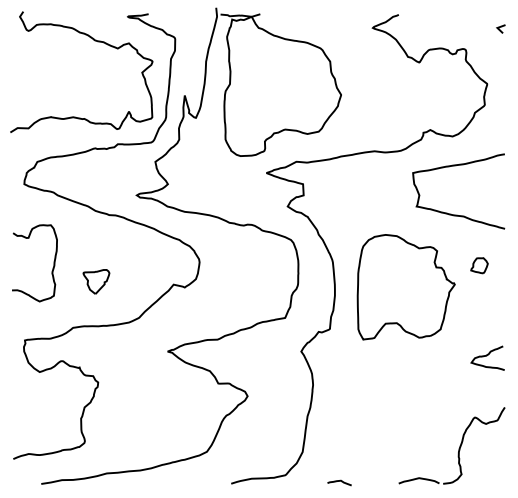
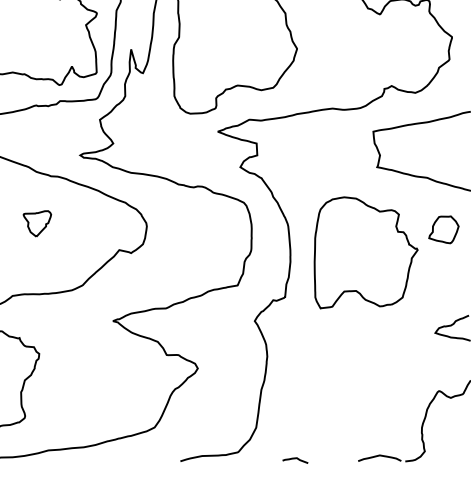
part: (479, 265) -> (443, 229), size x1.67
part: (96, 281) -> (37, 223), moved

